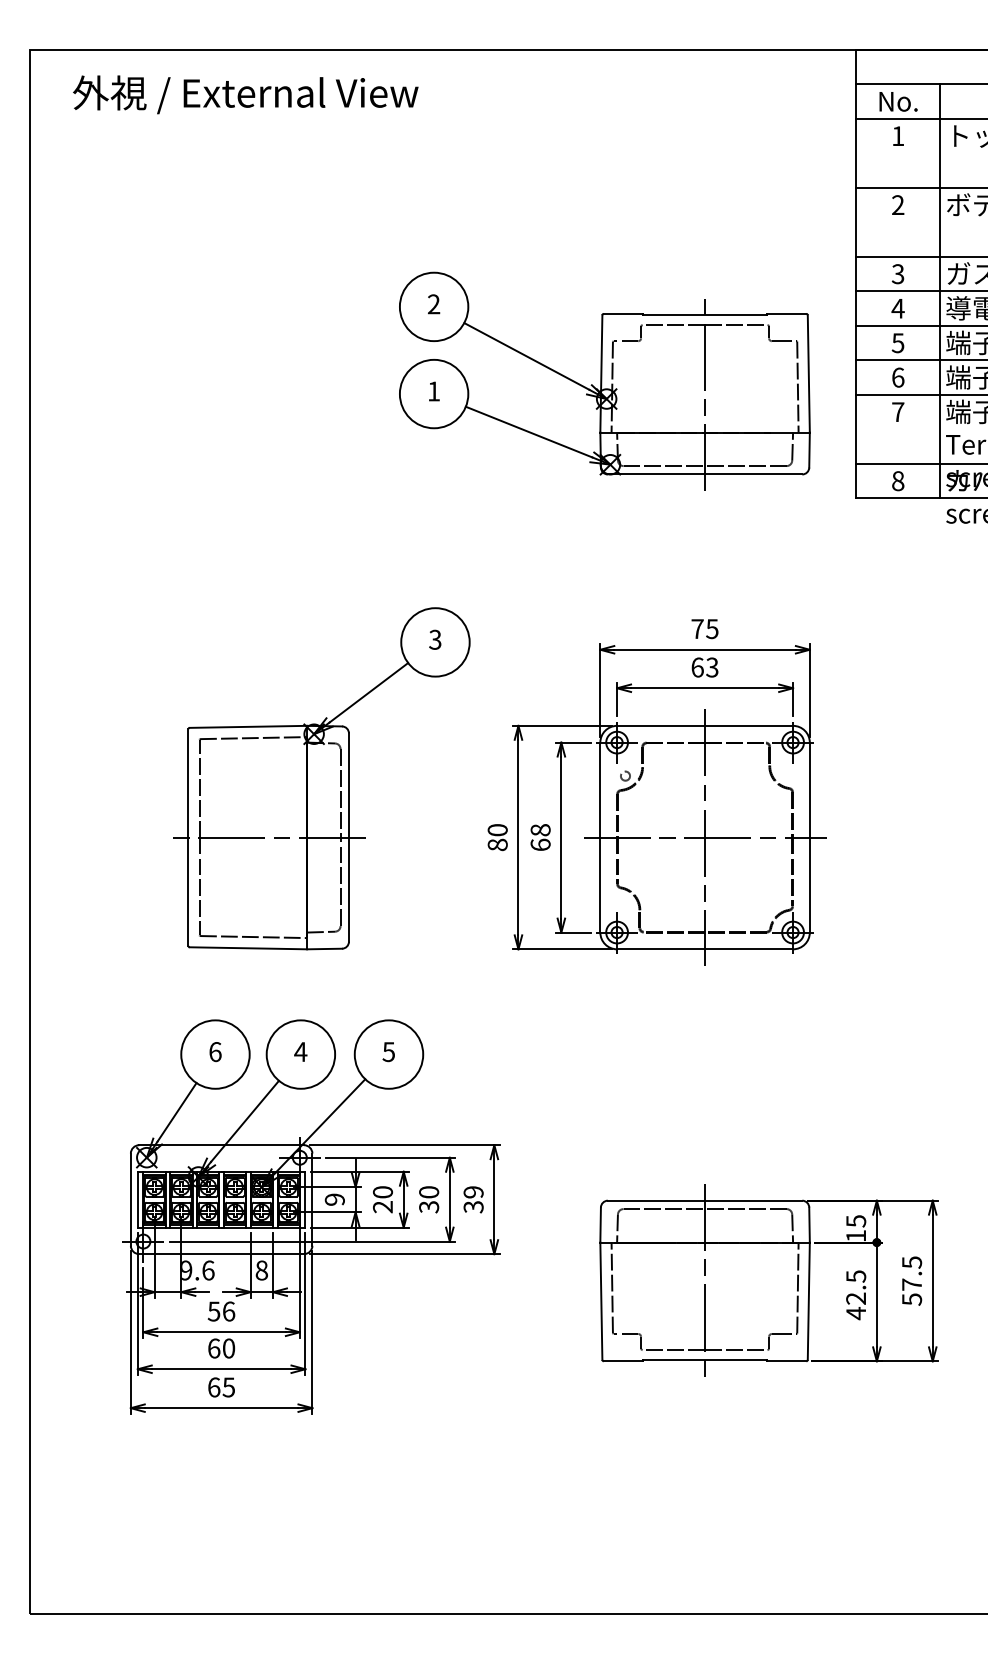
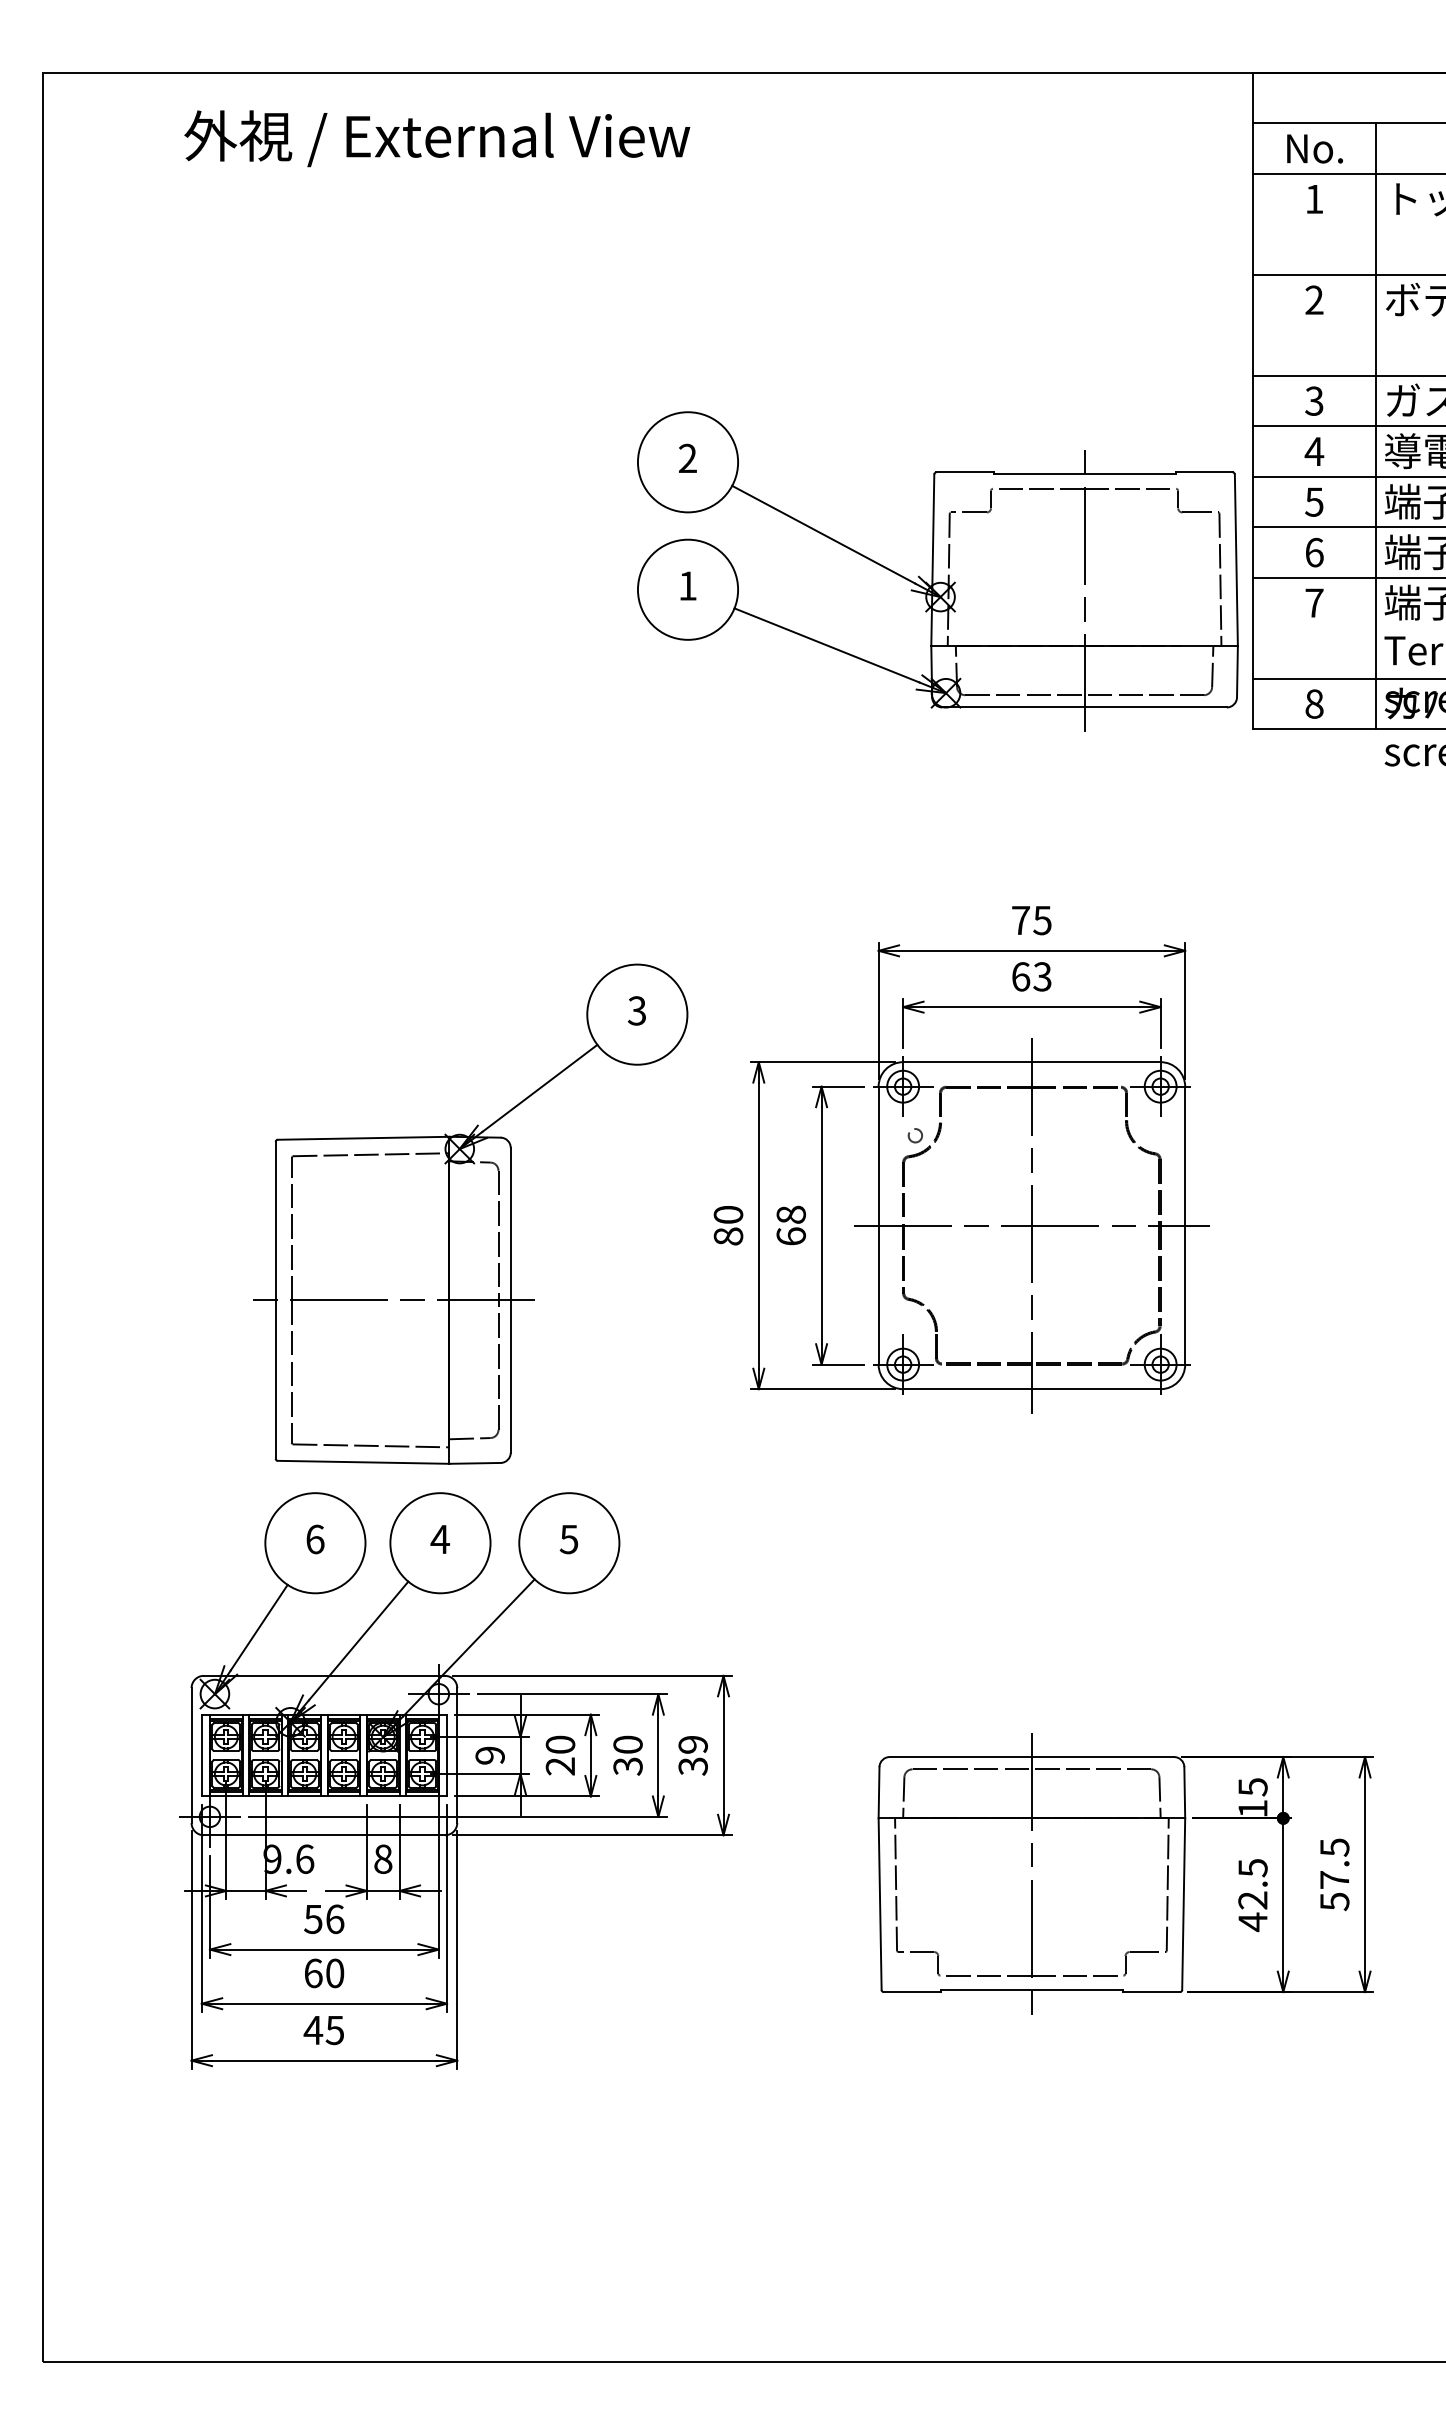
text: (245, 94) -> (436, 138), moved
part: (604, 380) -> (937, 569), moved
part: (321, 778) -> (470, 1213), moved
text: (213, 1387) -> (312, 2030), 65 -> 45

